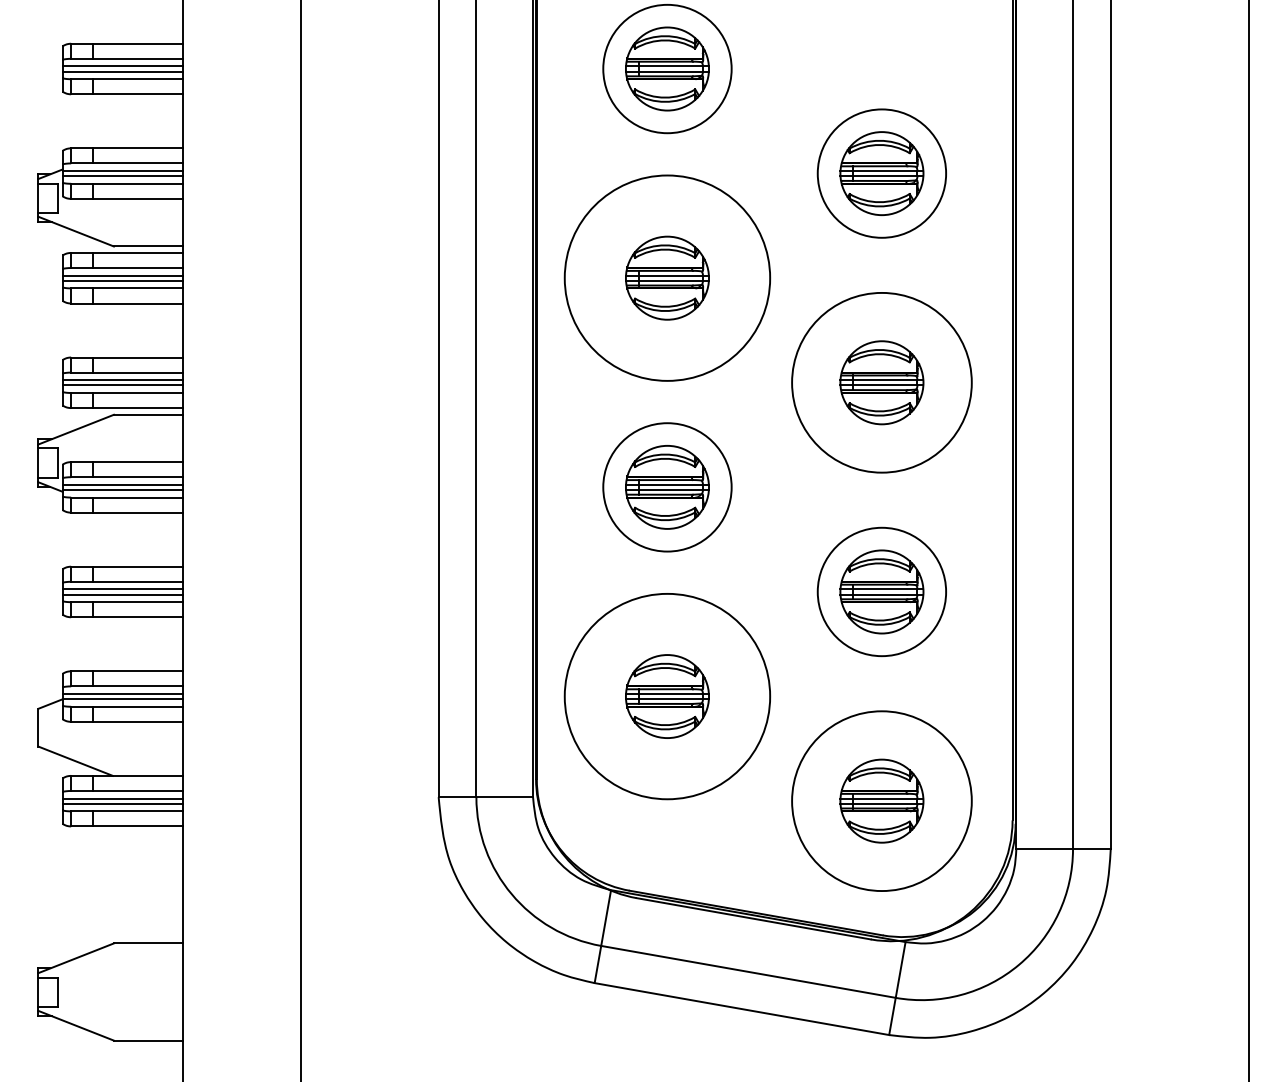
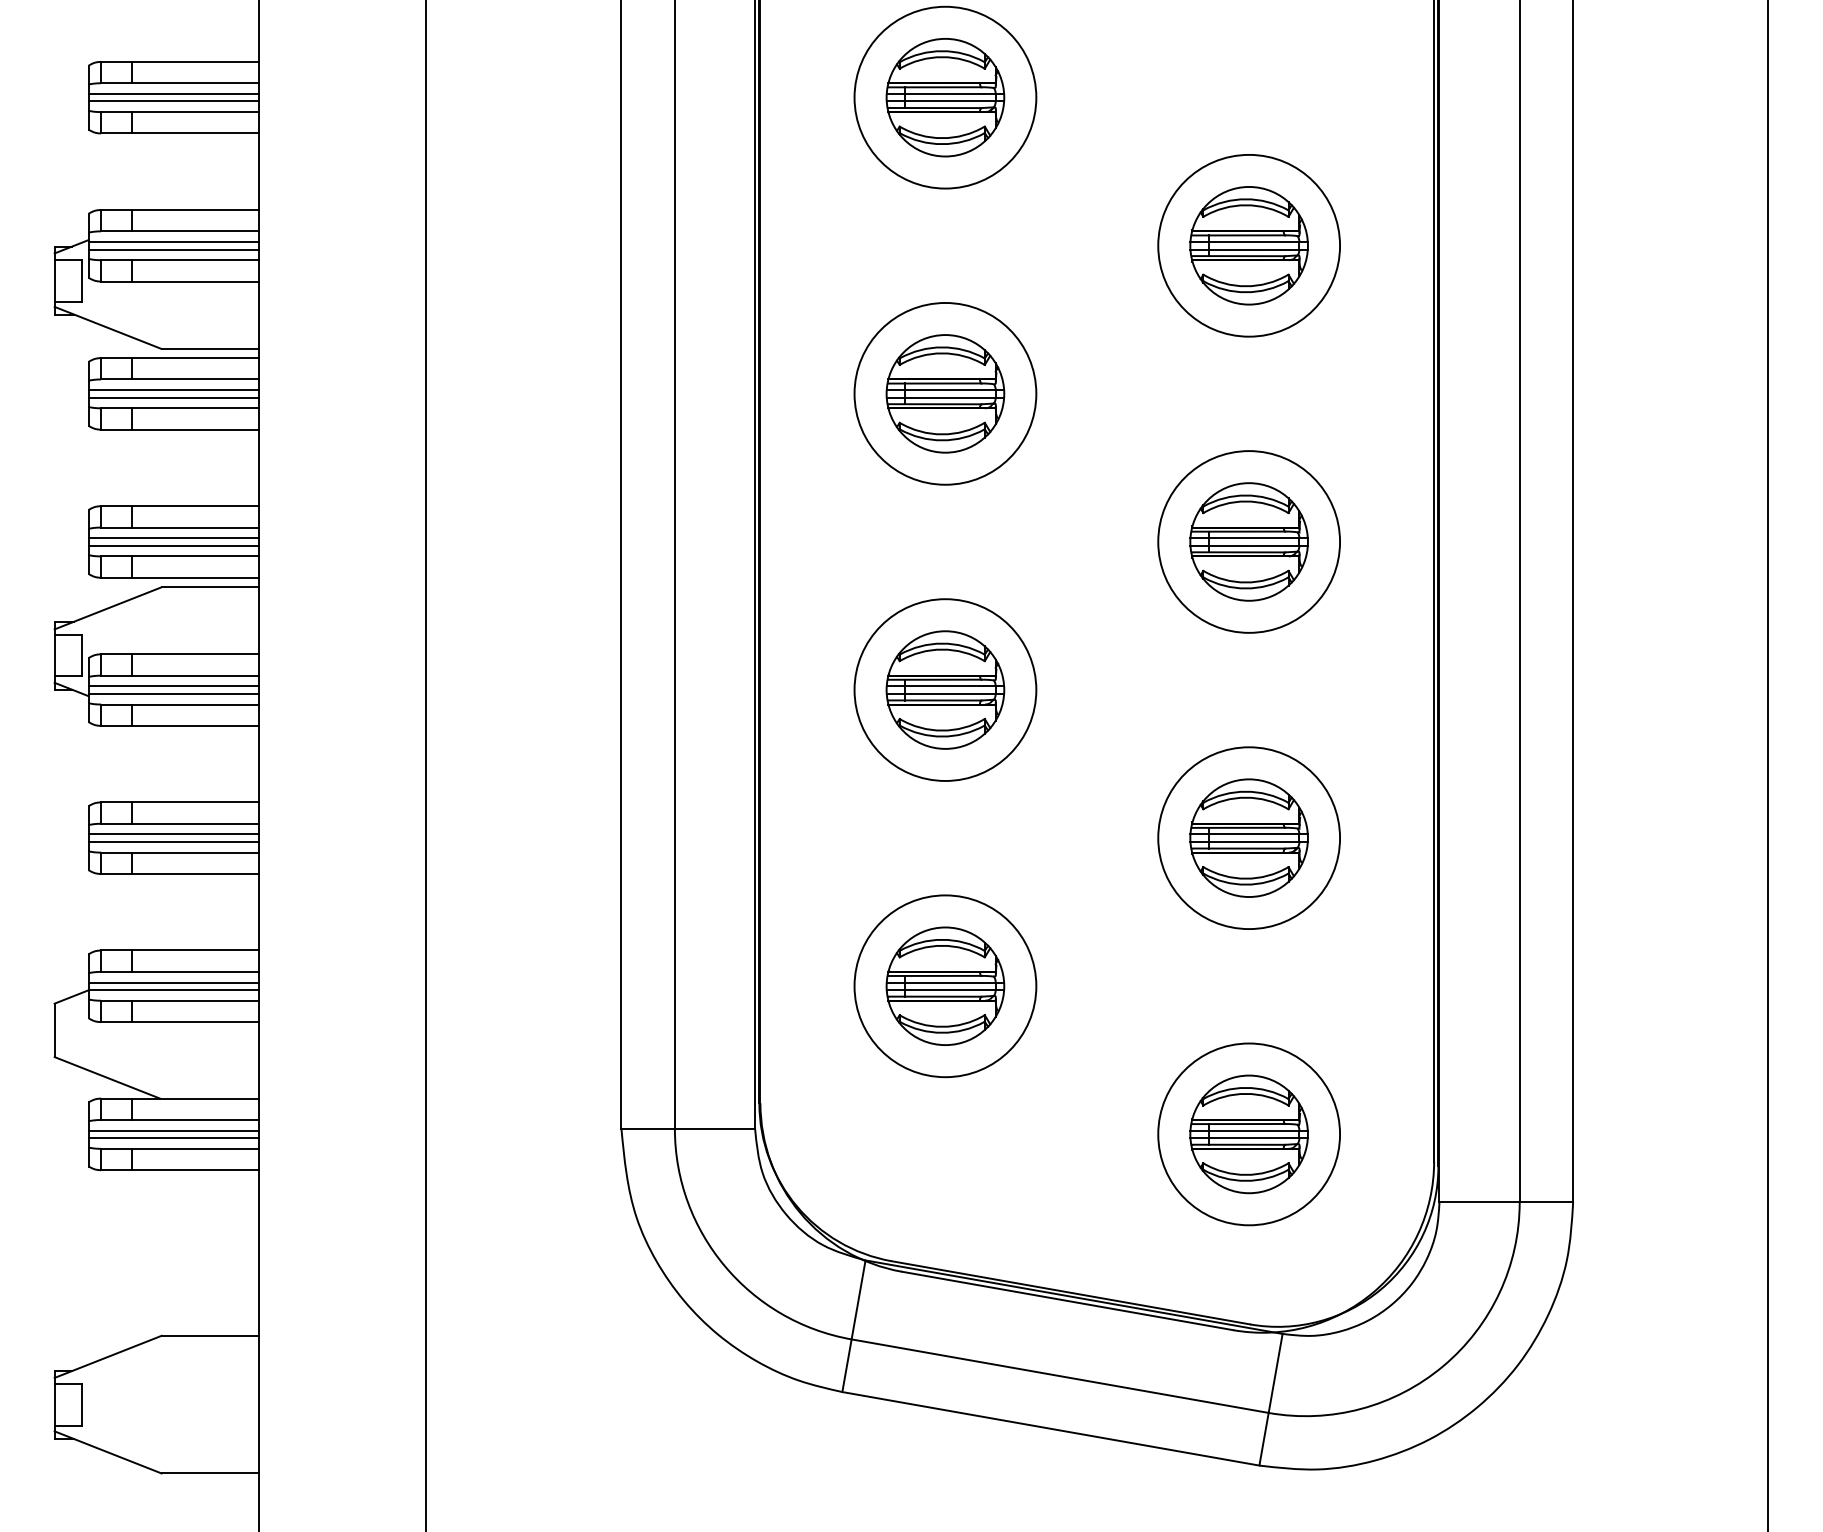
circle: (667, 277) -> (945, 393), size x0.62
circle: (882, 382) -> (1249, 541), size x0.71
circle: (667, 696) -> (945, 986), size x0.62
circle: (882, 801) -> (1249, 1134), size x0.71

